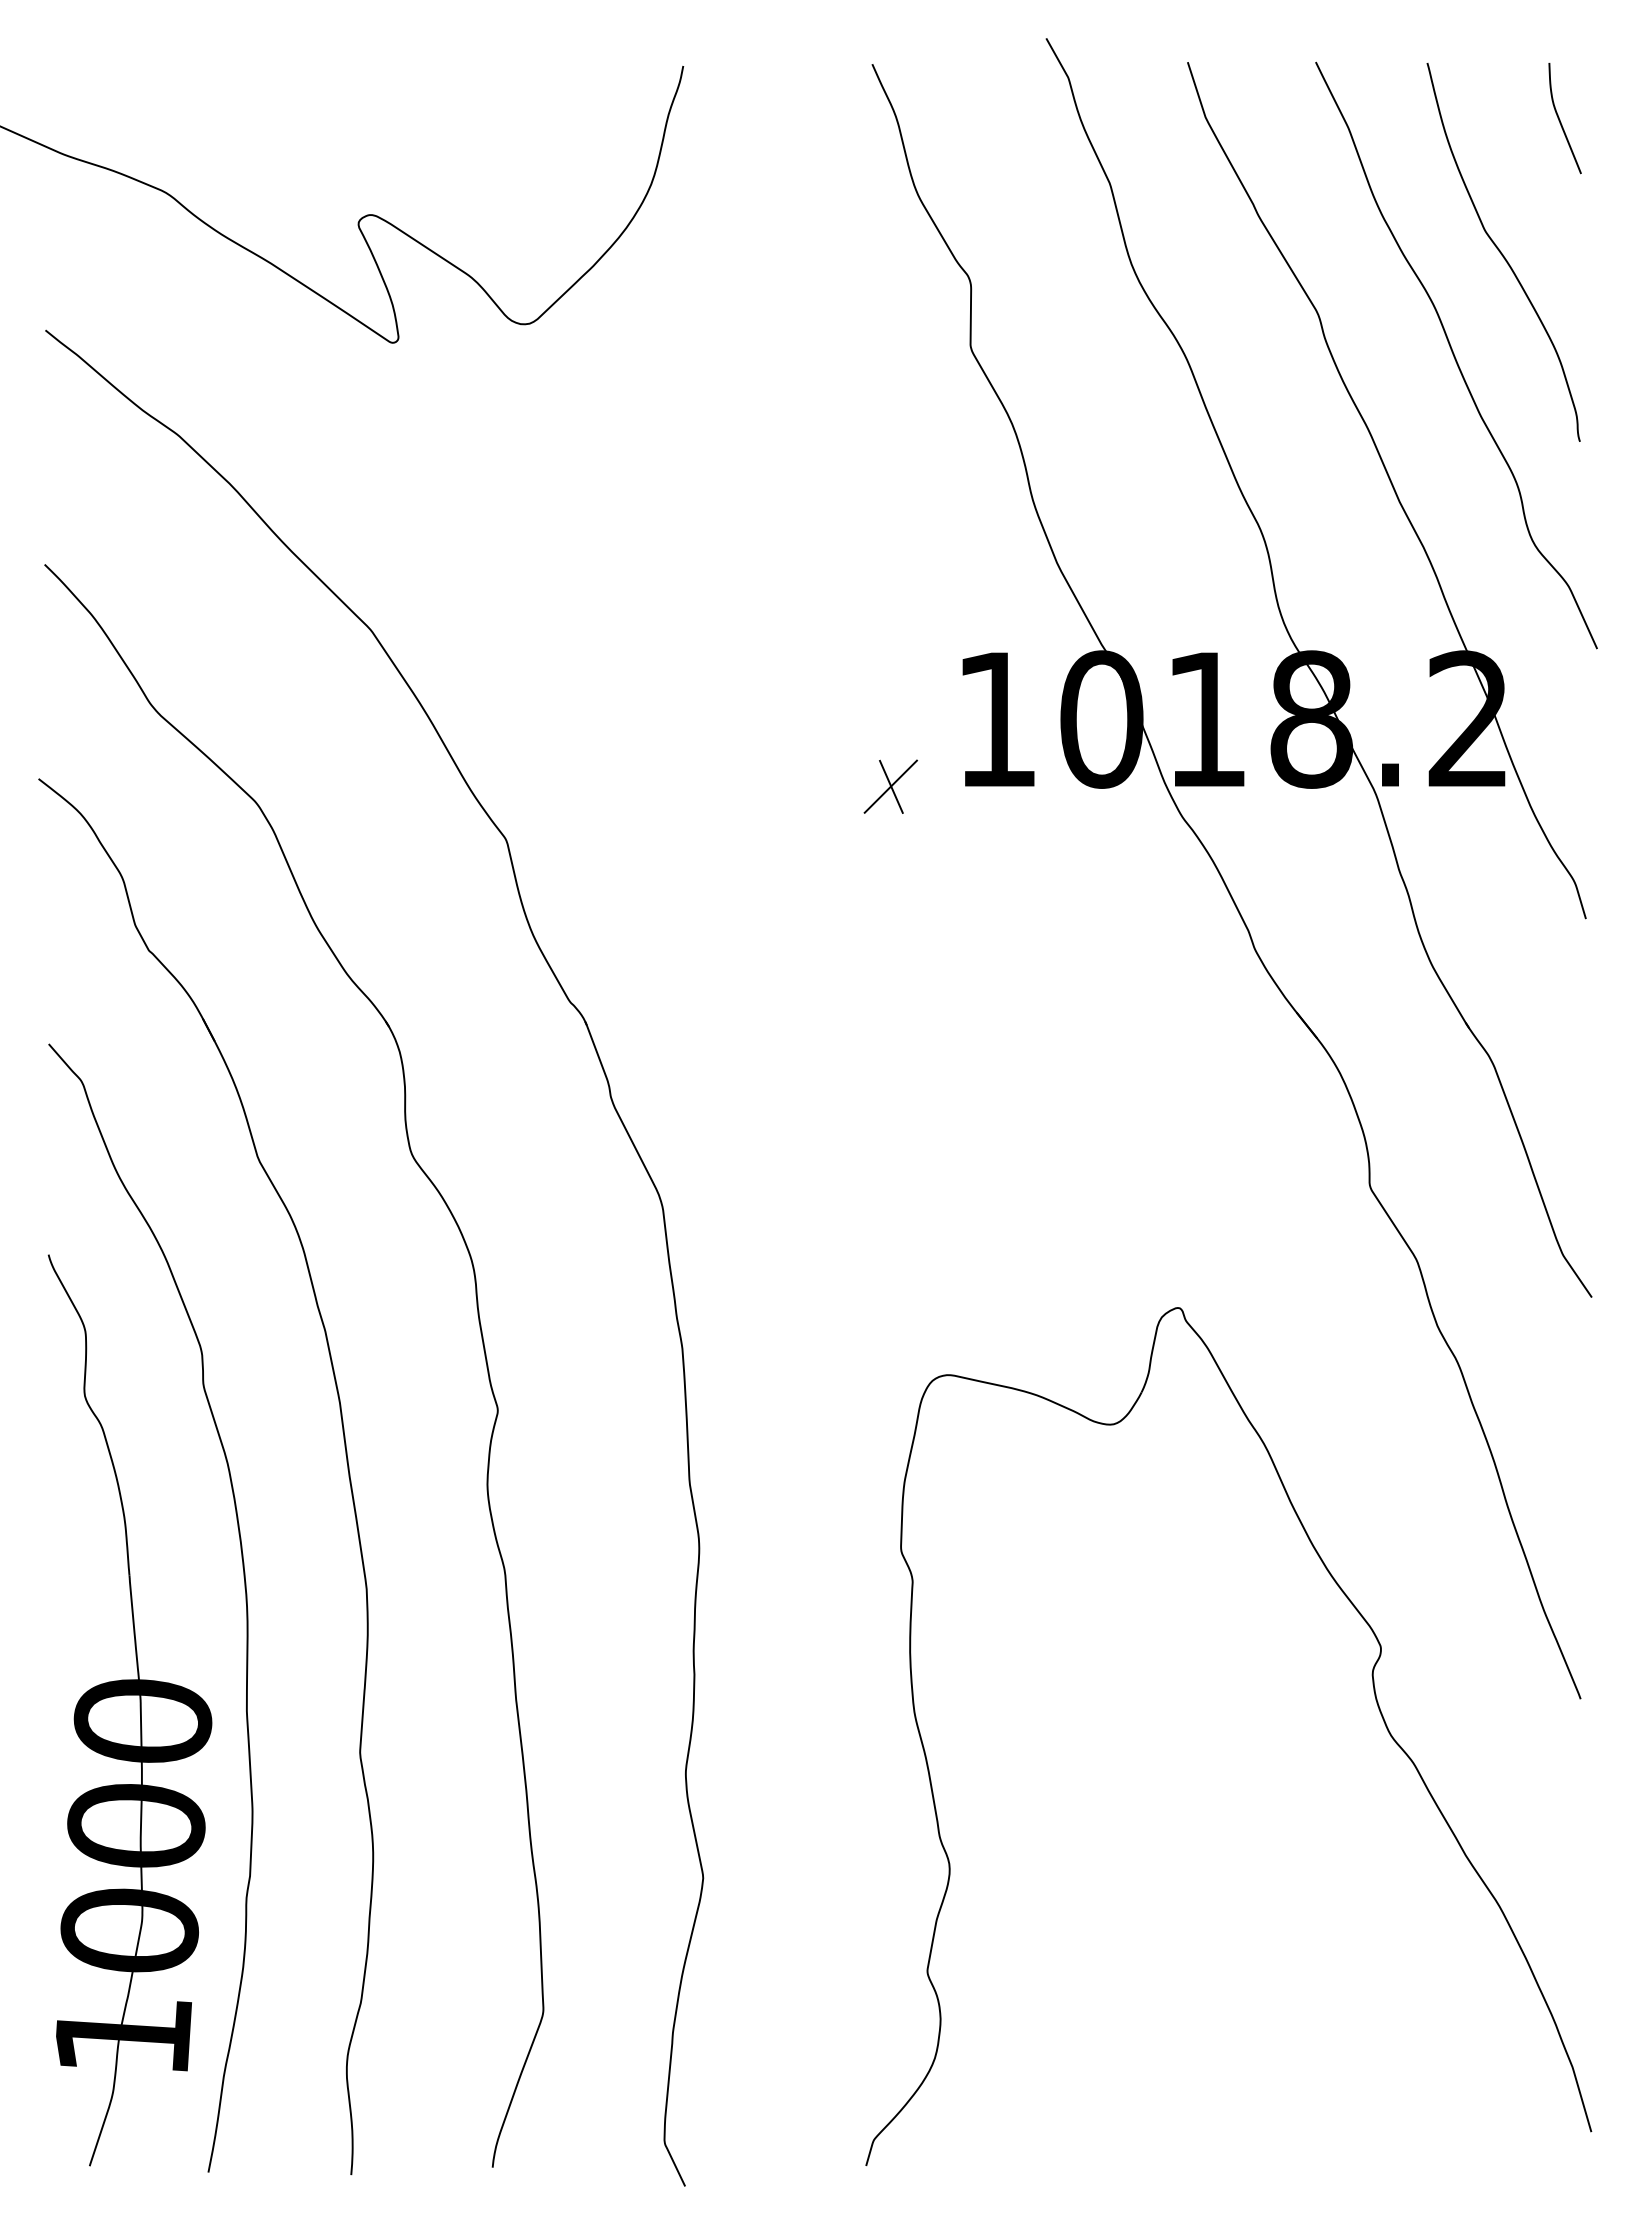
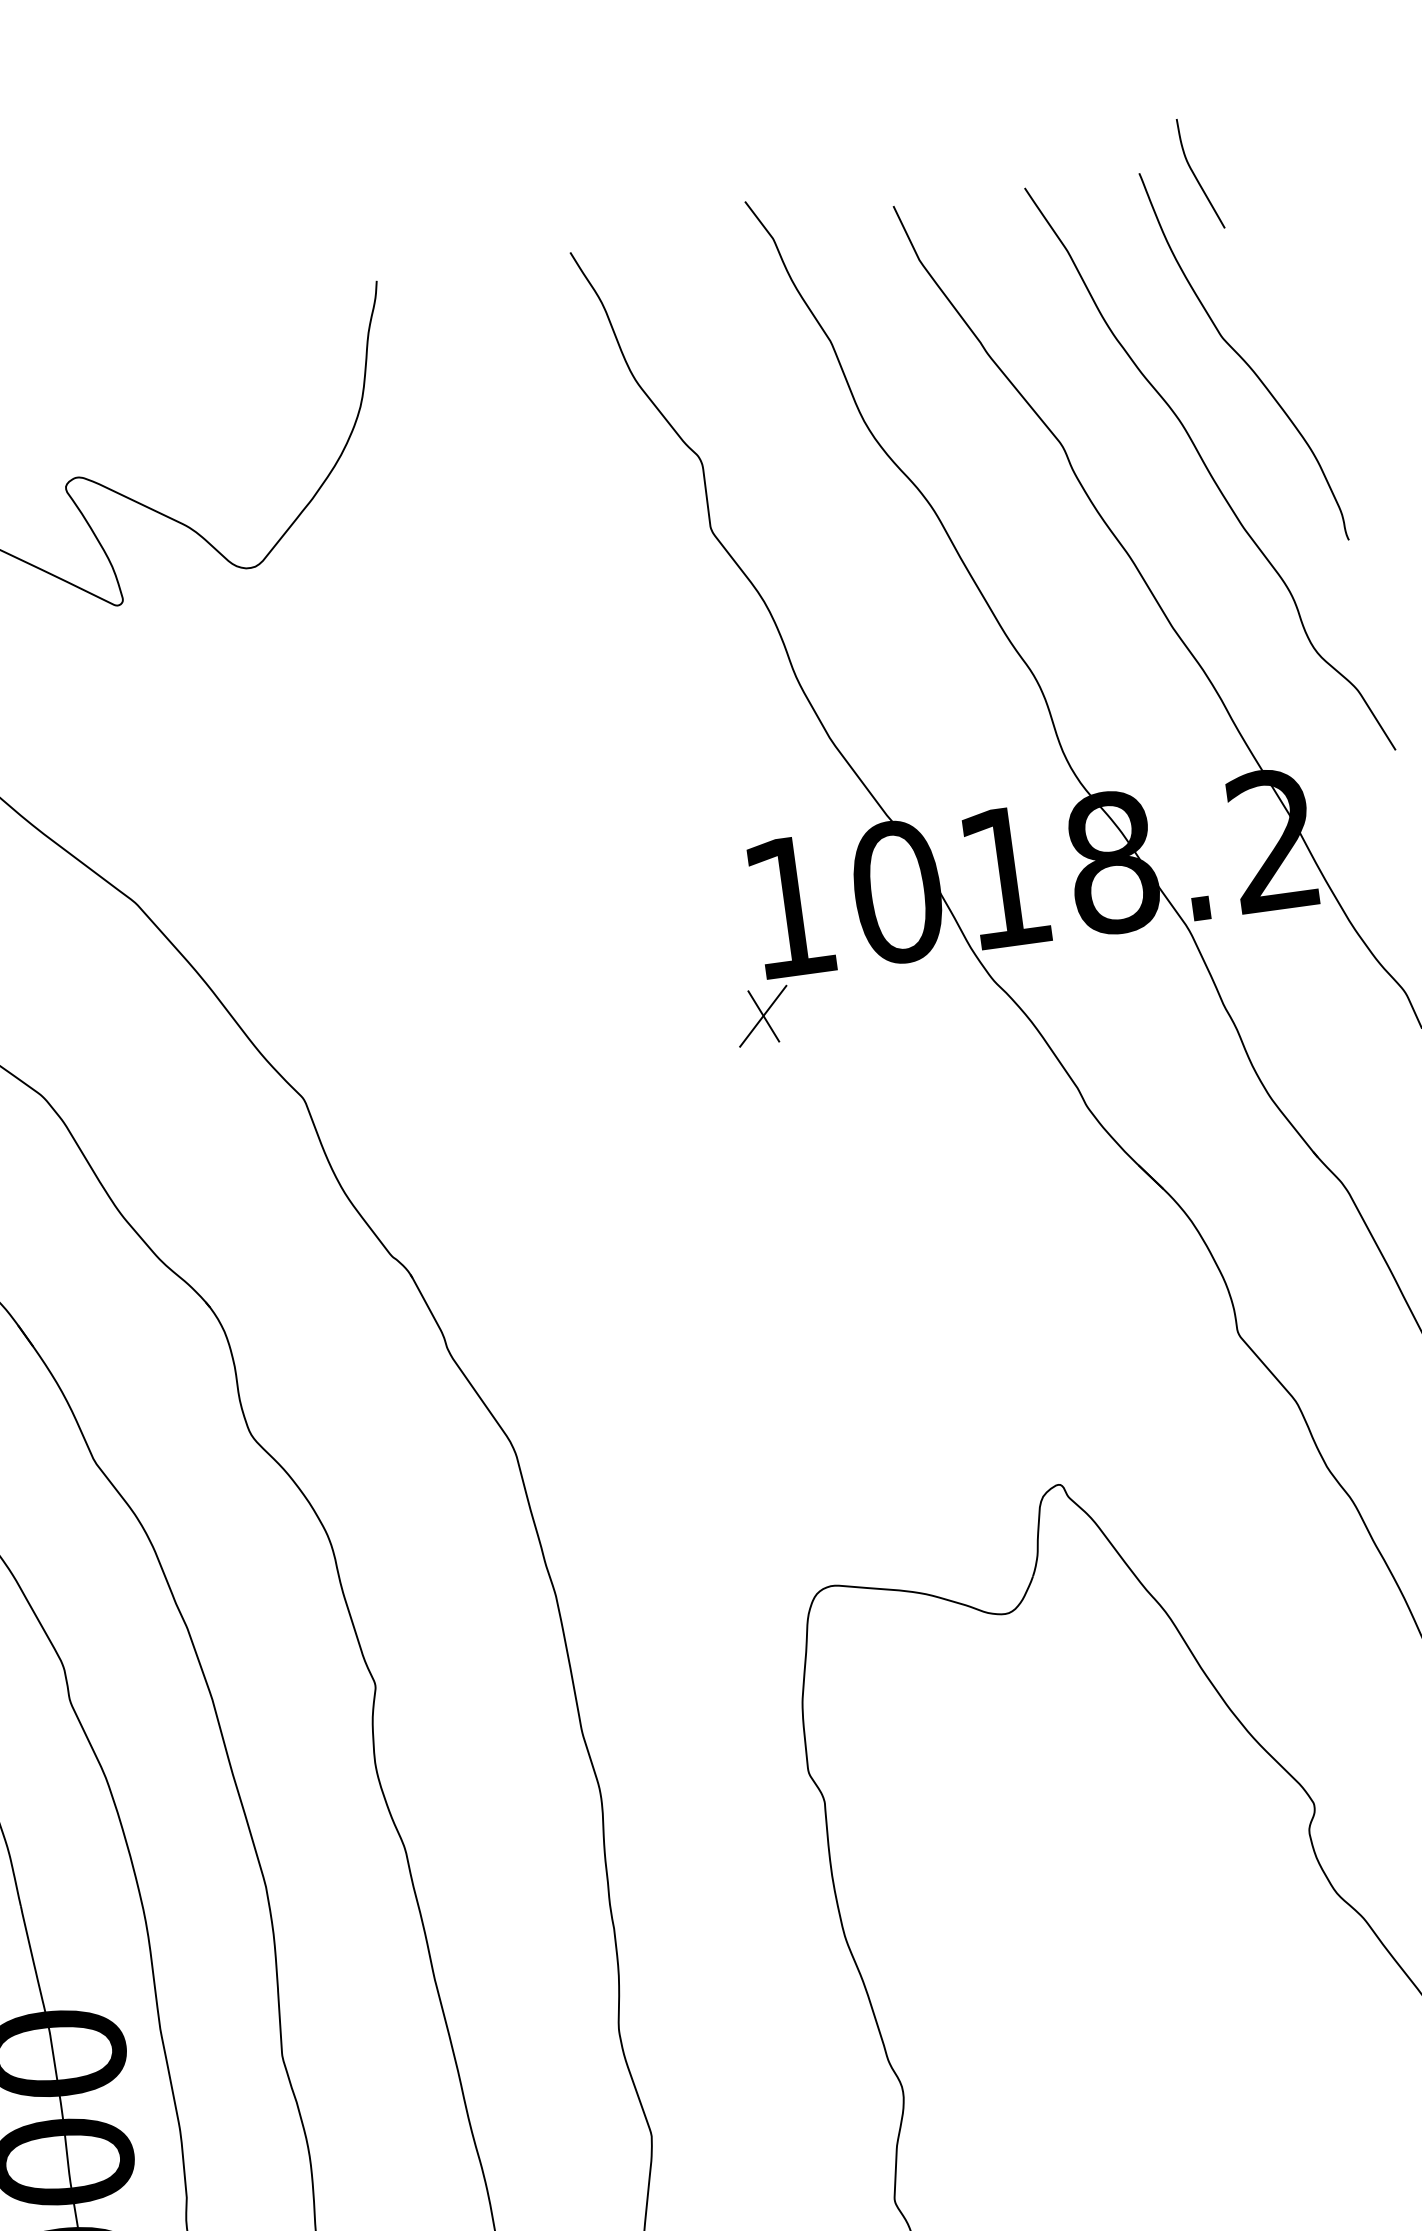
curve: (1560, 119) -> (1196, 175), moved
part: (890, 786) -> (762, 1016), moved

